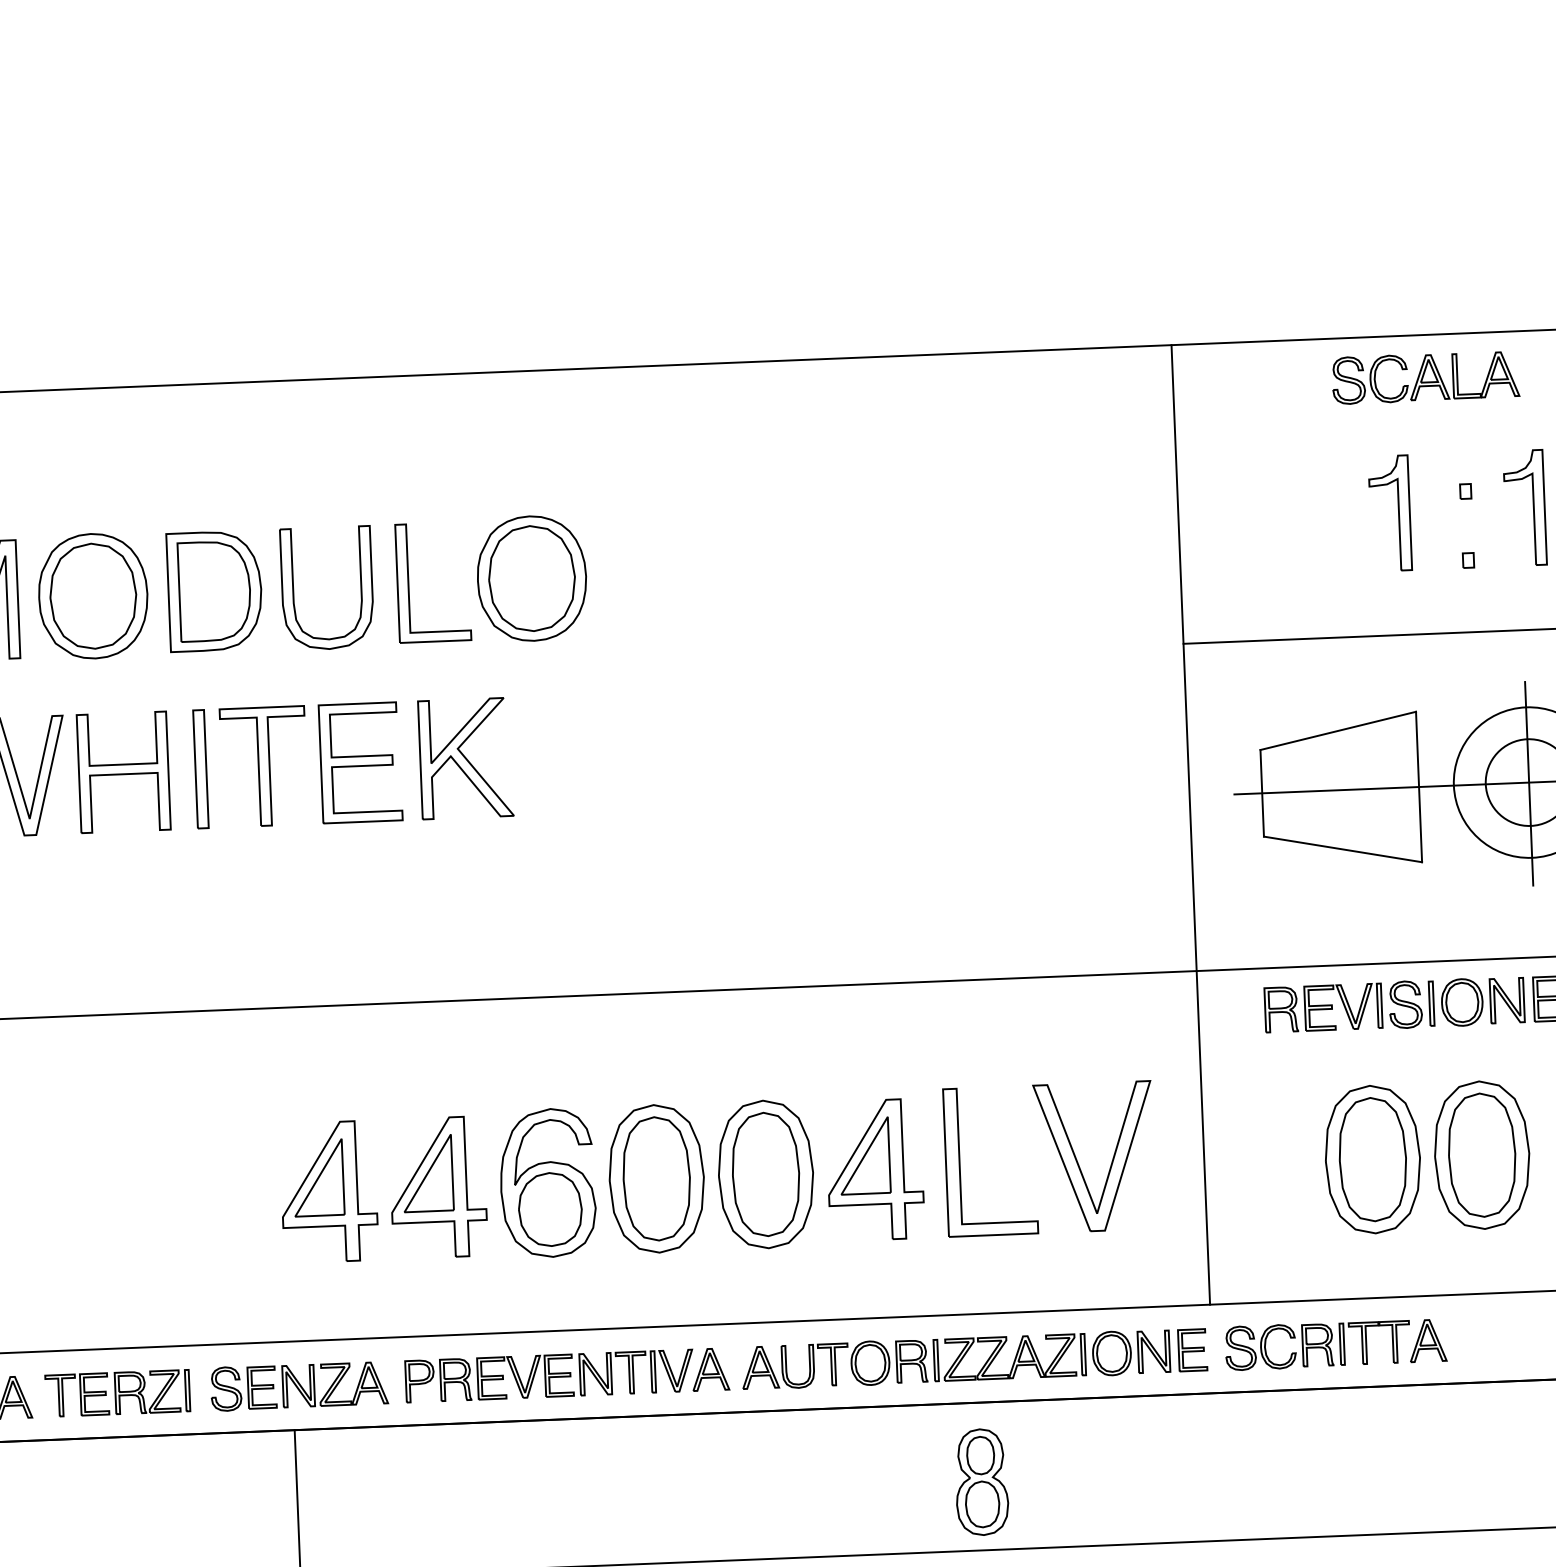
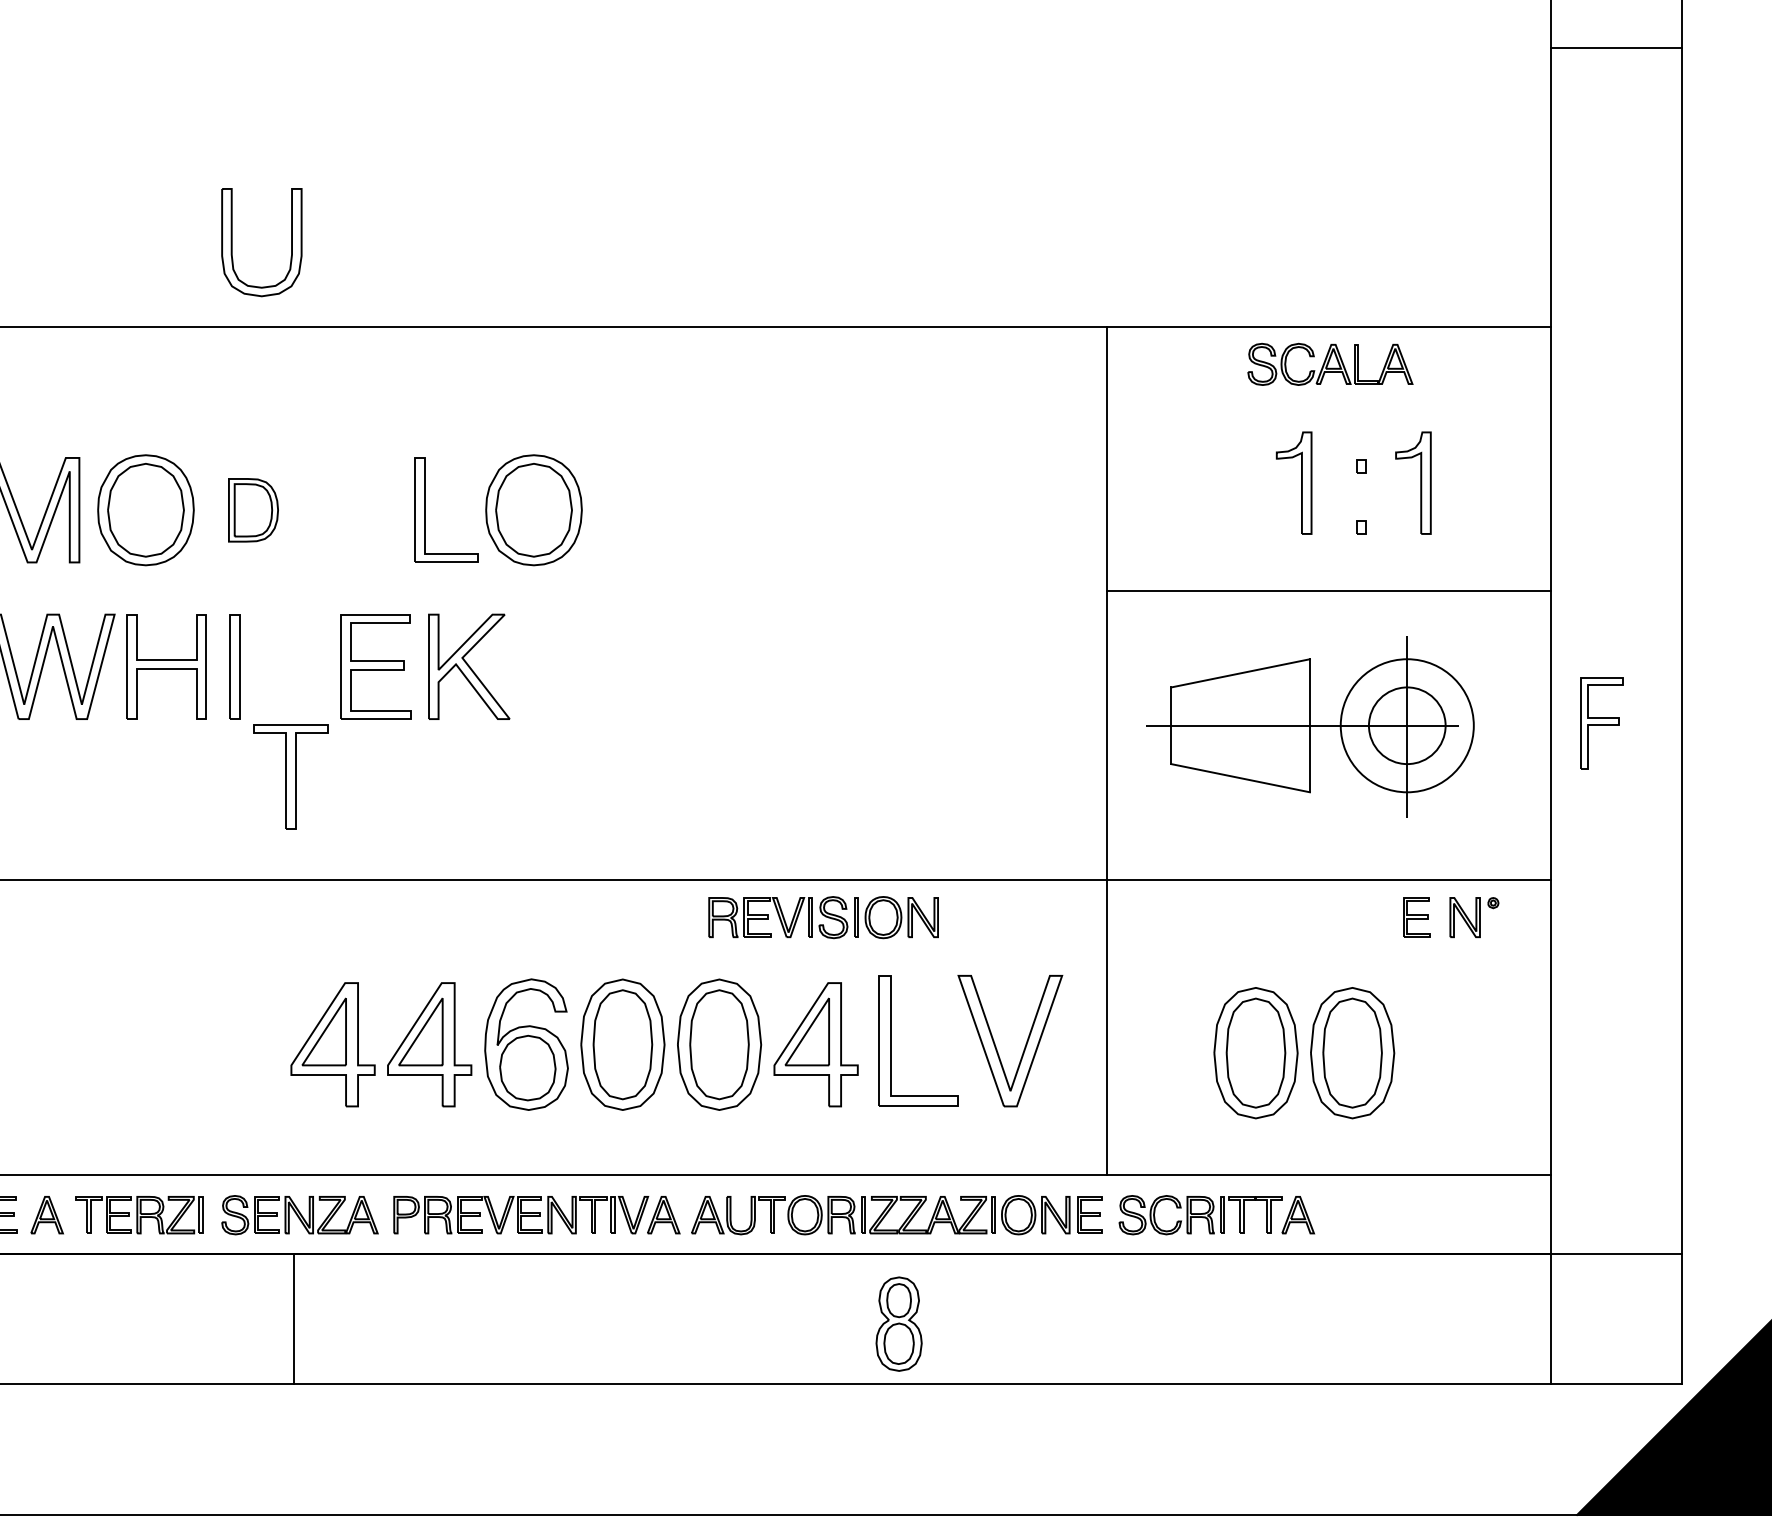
part: (294, 589) -> (232, 242), moved
part: (214, 591) -> (253, 510), size x0.6
part: (263, 766) -> (290, 776), moved
part: (1394, 1005) -> (823, 917), moved

